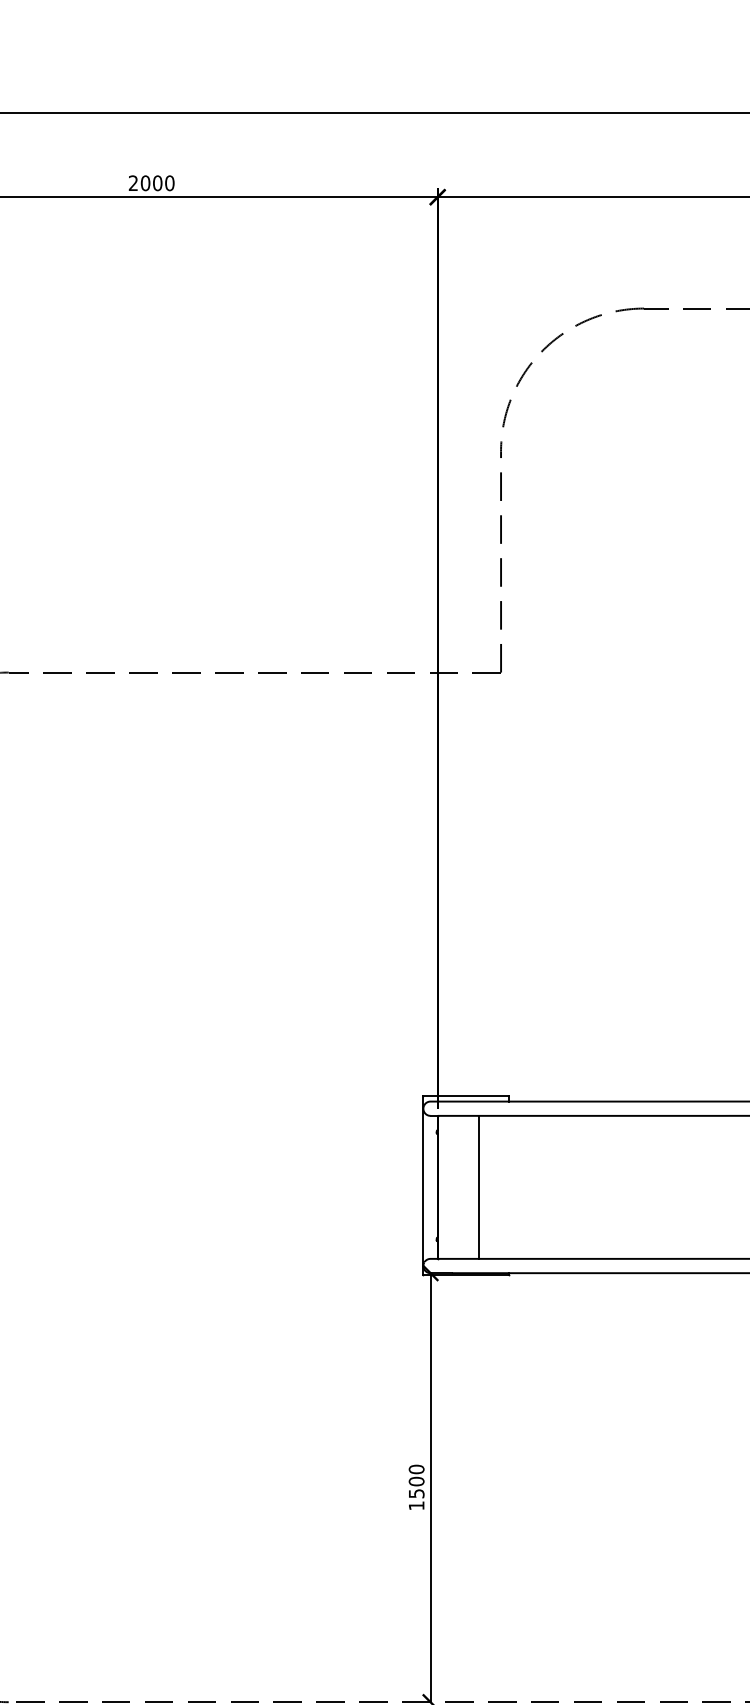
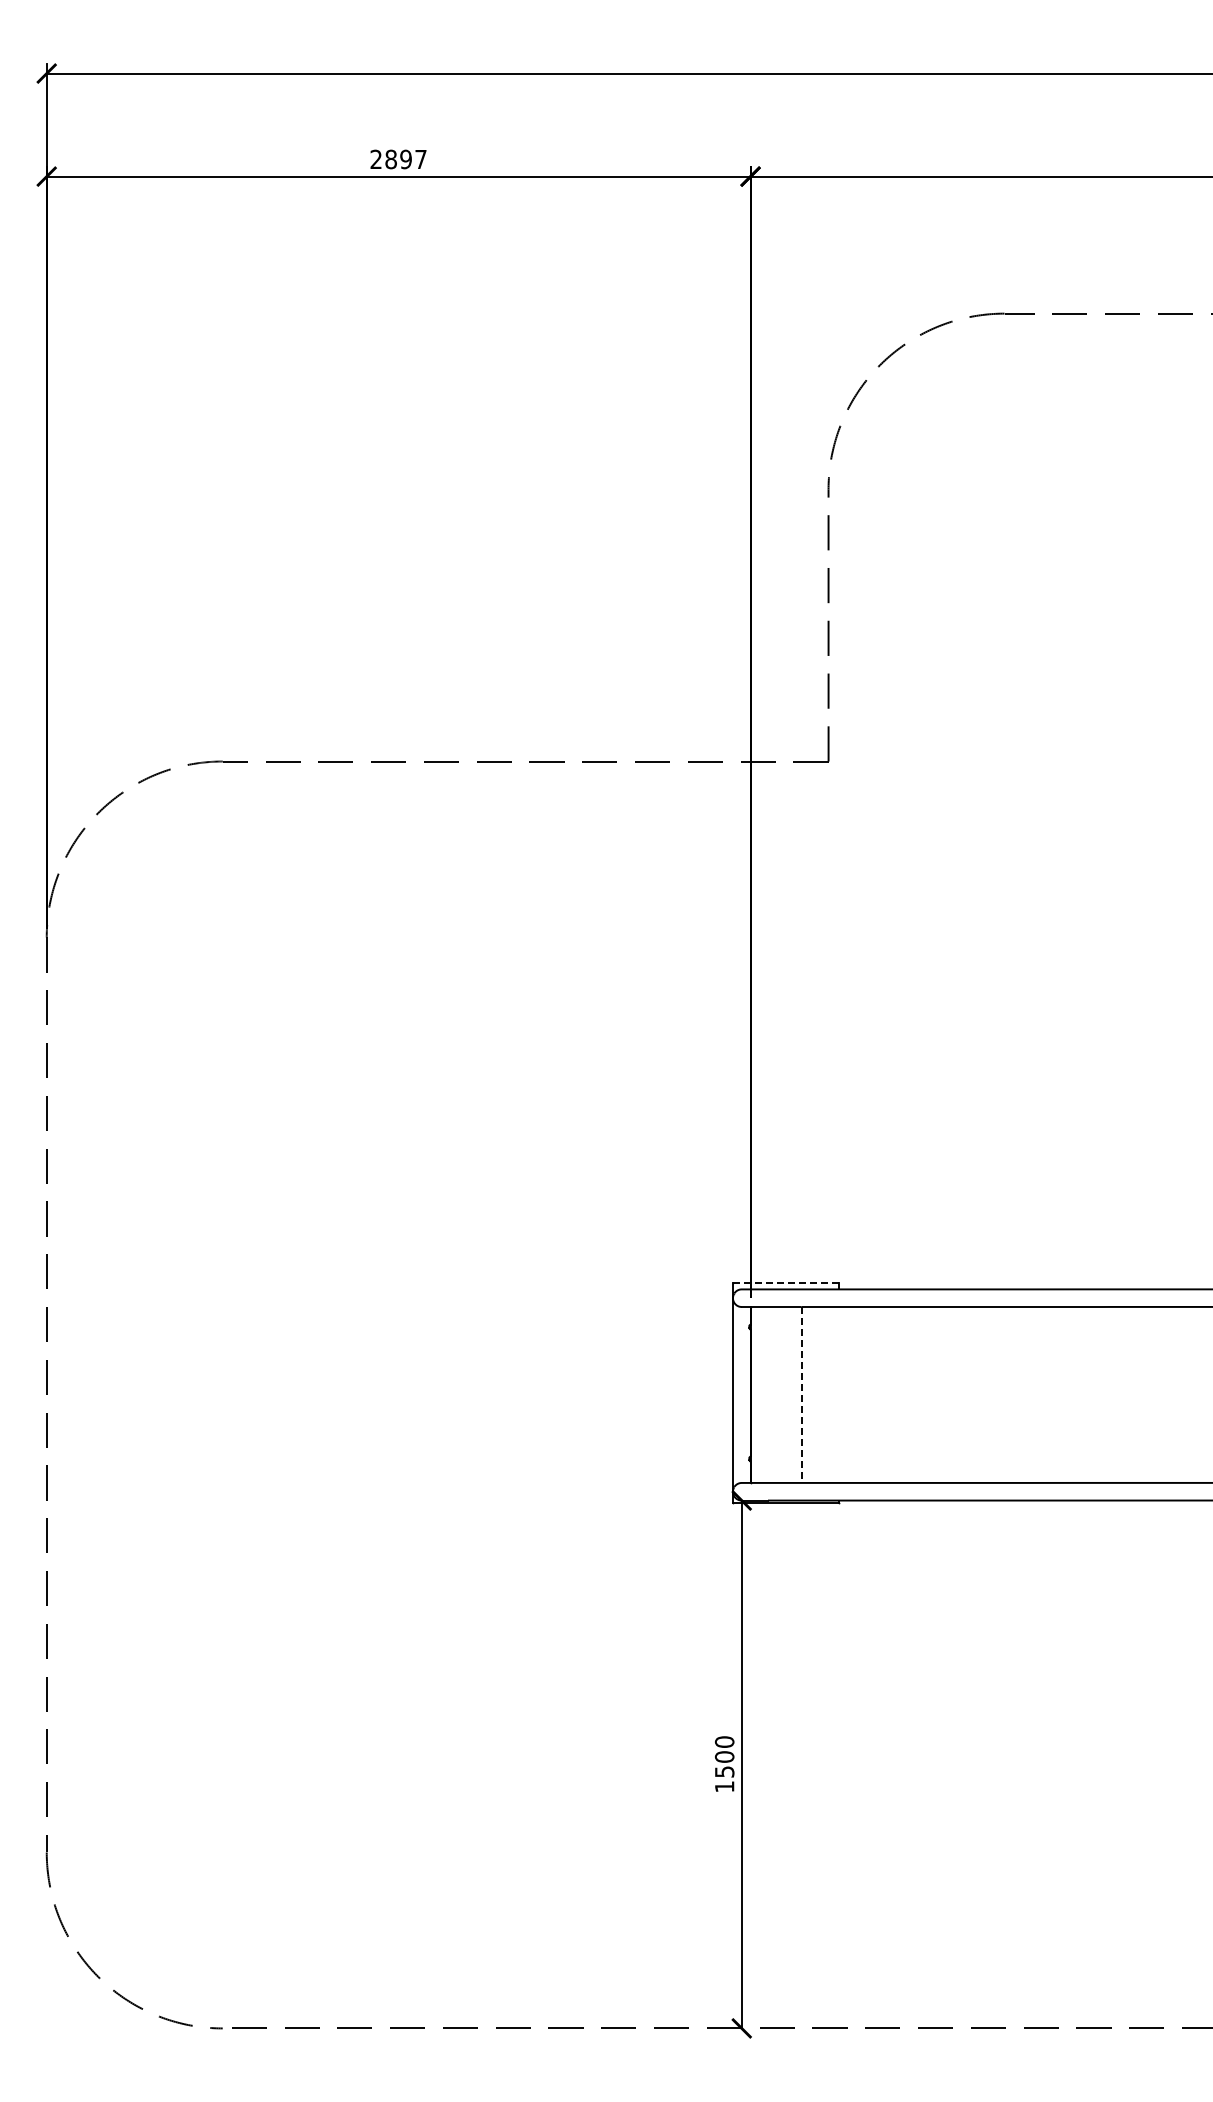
text: (157, 183) -> (405, 159), 2000 -> 2897
line: (466, 1096) -> (785, 1283), solid -> dashed
line: (479, 1186) -> (801, 1394), solid -> dashed

